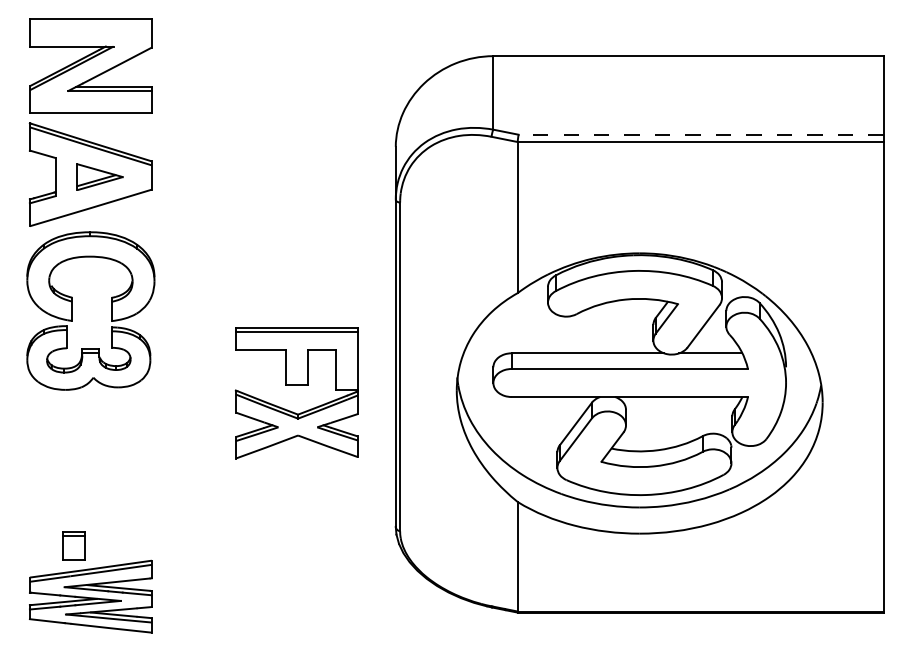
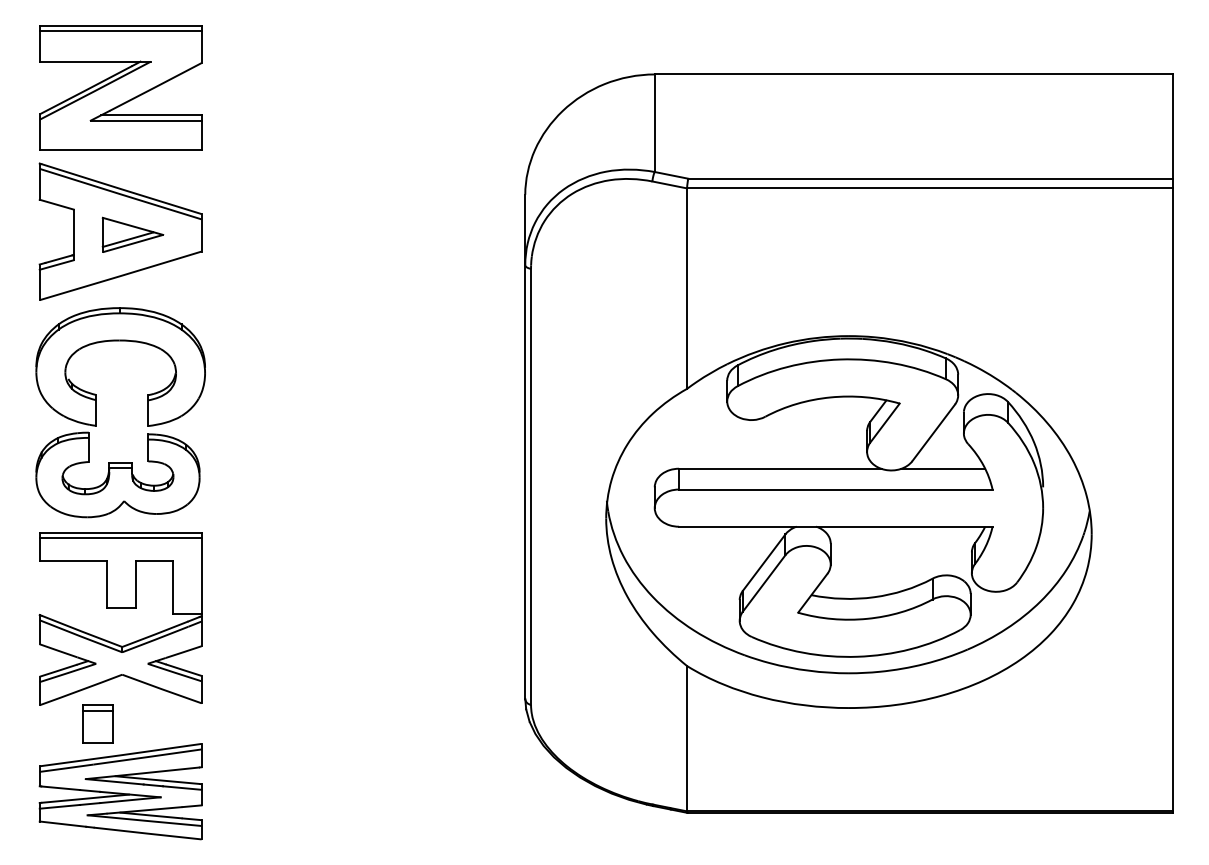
line: (90, 23) -> (120, 31), added
line: (701, 134) -> (930, 178), dashed -> solid
part: (296, 385) -> (120, 608), moved

